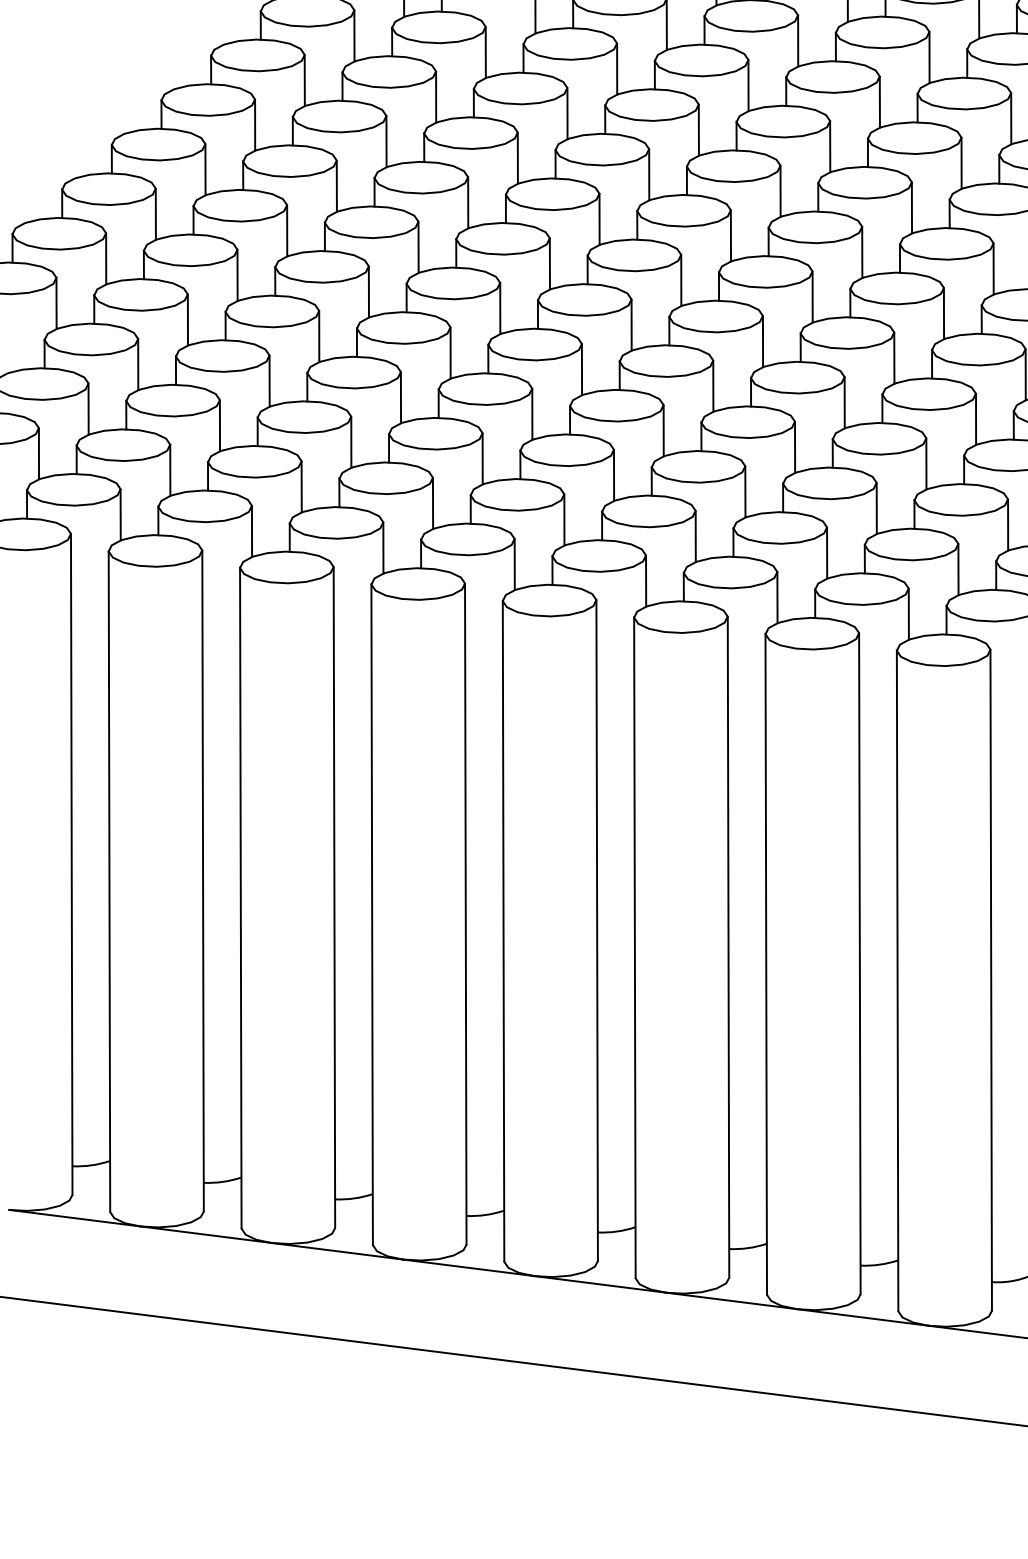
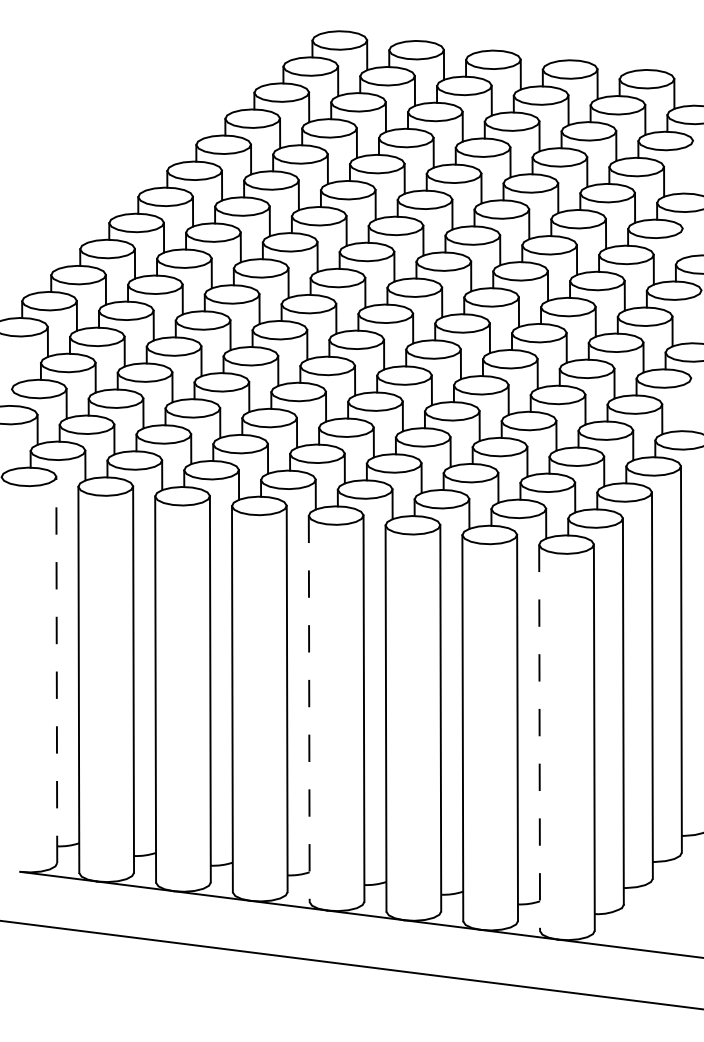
line: (71, 863) -> (56, 669), solid -> dashed
line: (503, 932) -> (309, 709), solid -> dashed
line: (897, 981) -> (539, 738), solid -> dashed

